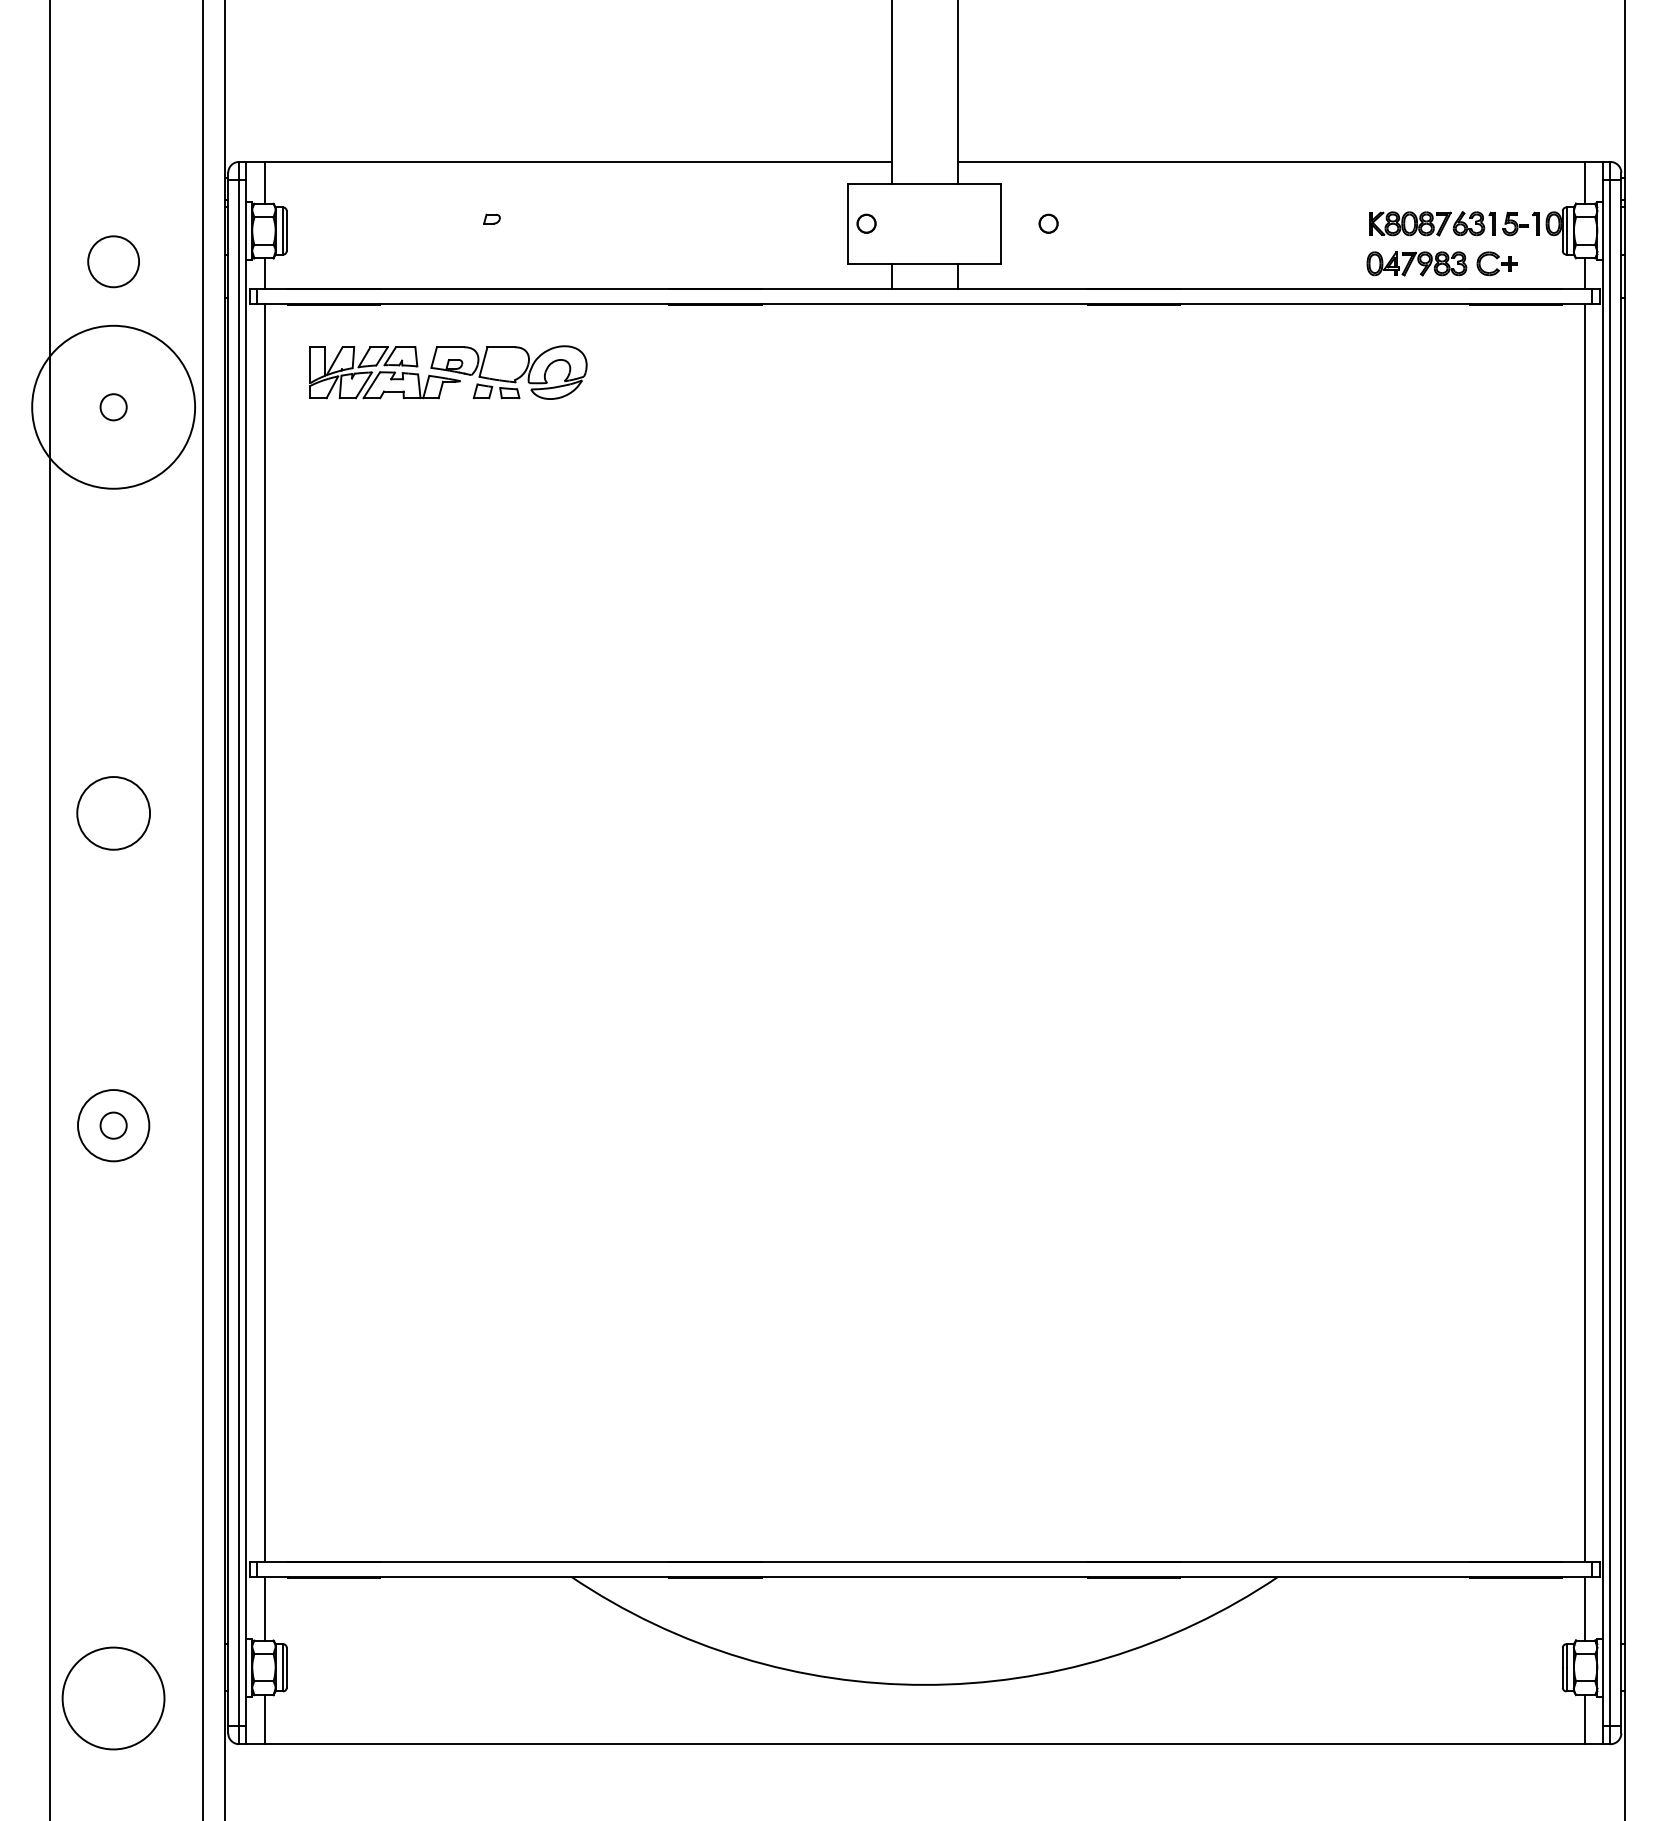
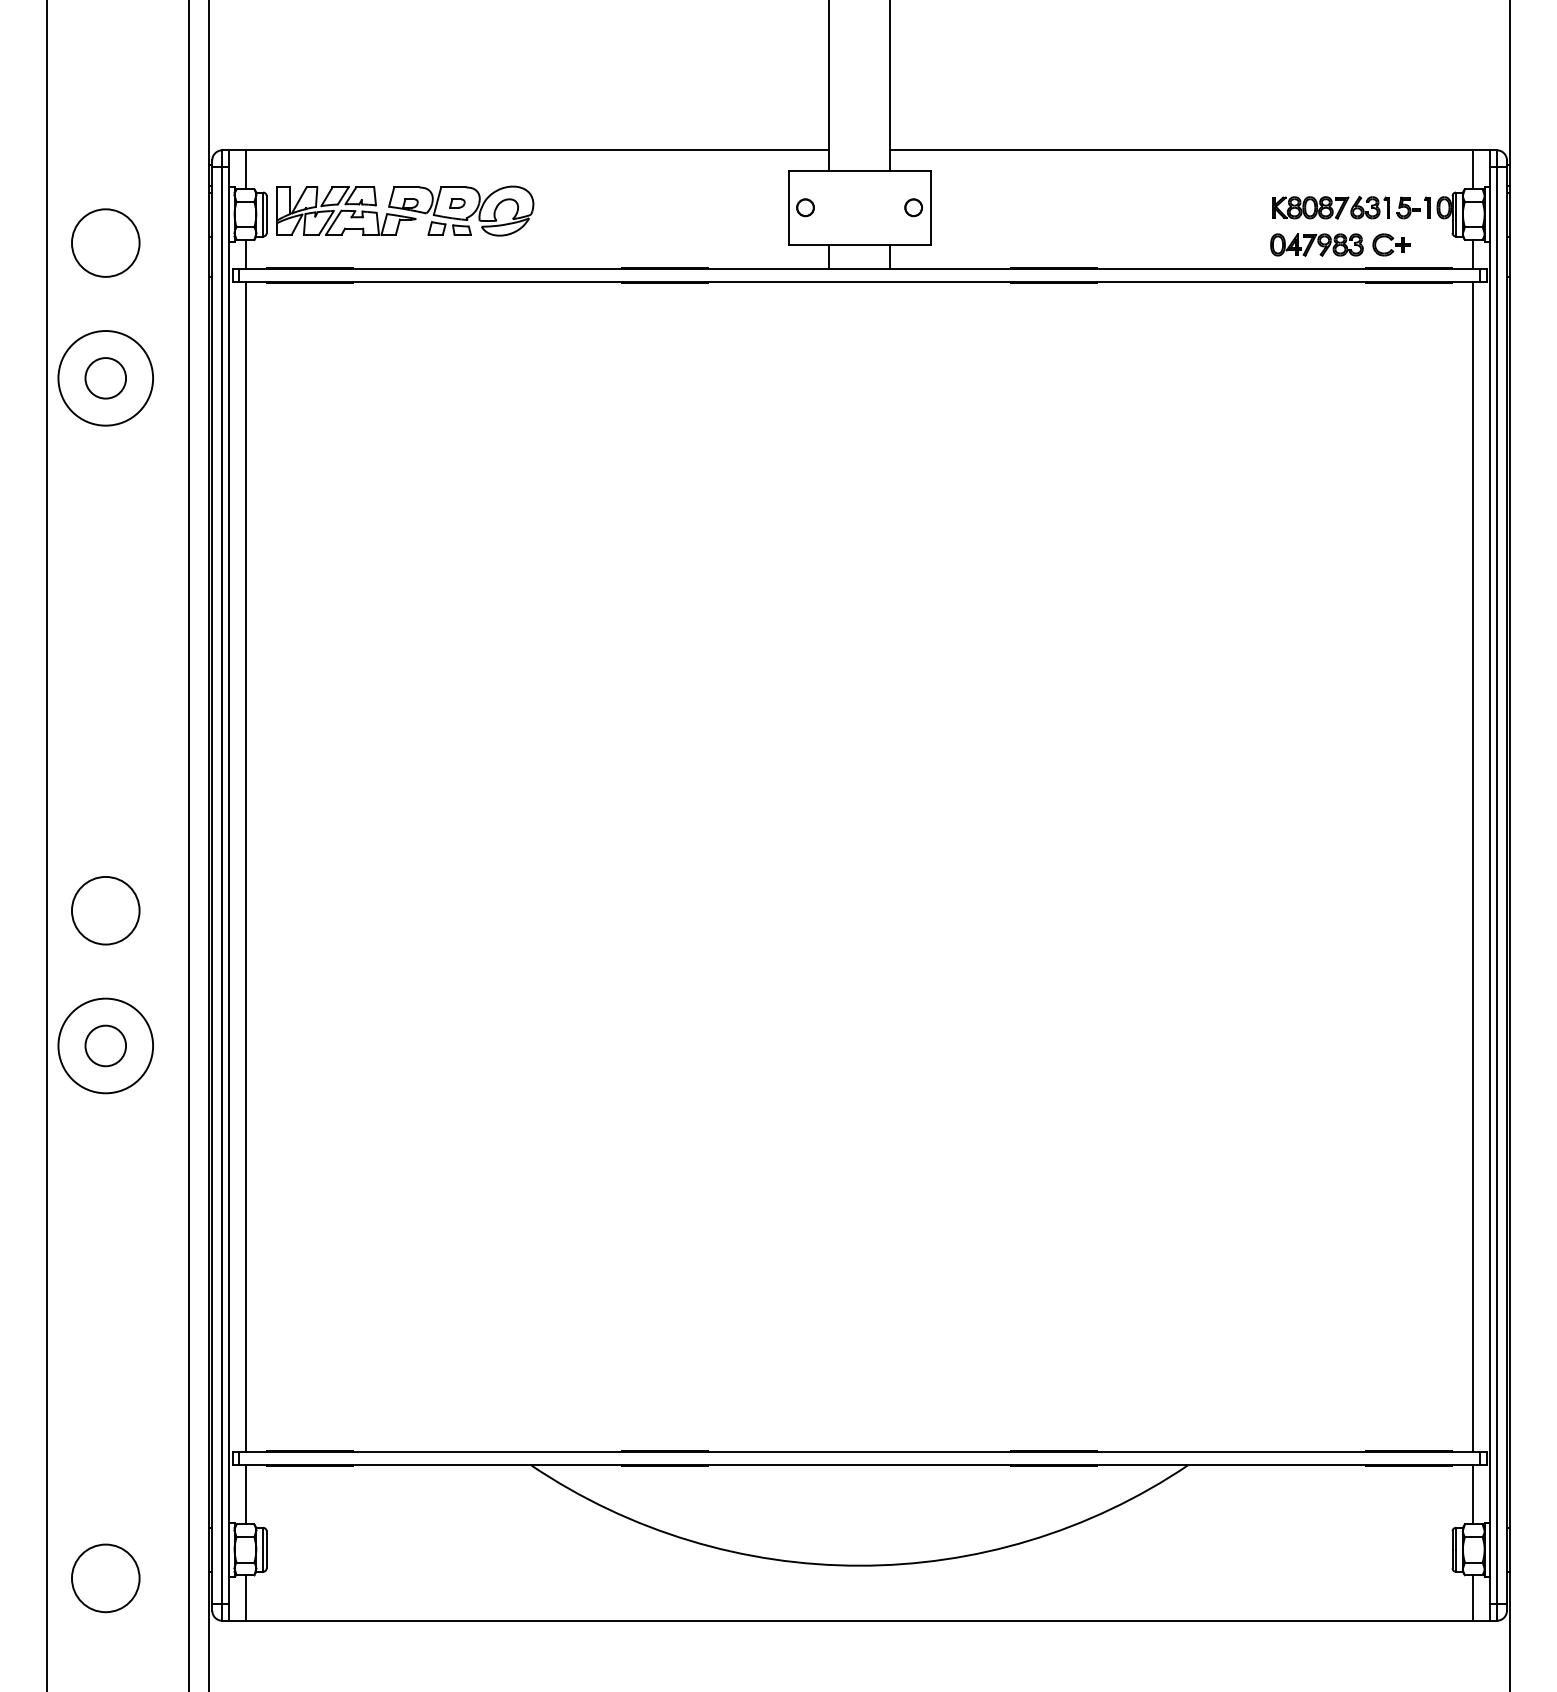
part: (1048, 223) -> (913, 207), moved
circle: (113, 261) -> (105, 242), size x1.43
part: (449, 371) -> (405, 210), moved
circle: (113, 407) -> (105, 378), size x0.62
circle: (113, 407) -> (105, 378), size x1.67
circle: (113, 813) -> (105, 910), moved
circle: (113, 1125) -> (105, 1045), size x1.43
circle: (113, 1125) -> (105, 1045), size x1.67
circle: (113, 1698) -> (105, 1578), size x0.71

